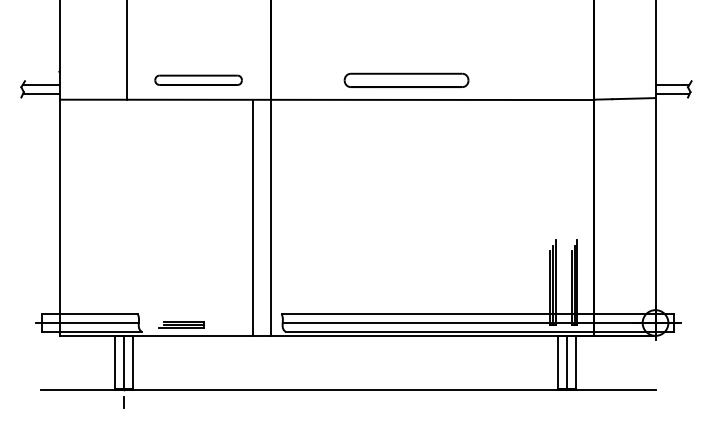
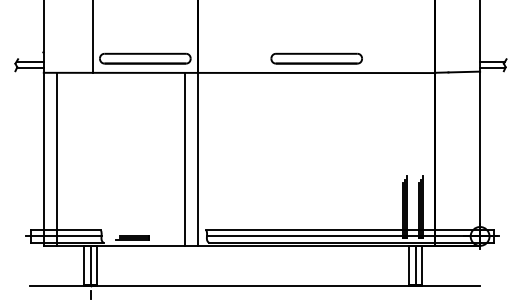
part: (198, 79) -> (145, 58), size x1.43
part: (406, 79) -> (316, 58), moved
line: (78, 217) -> (57, 159), added

